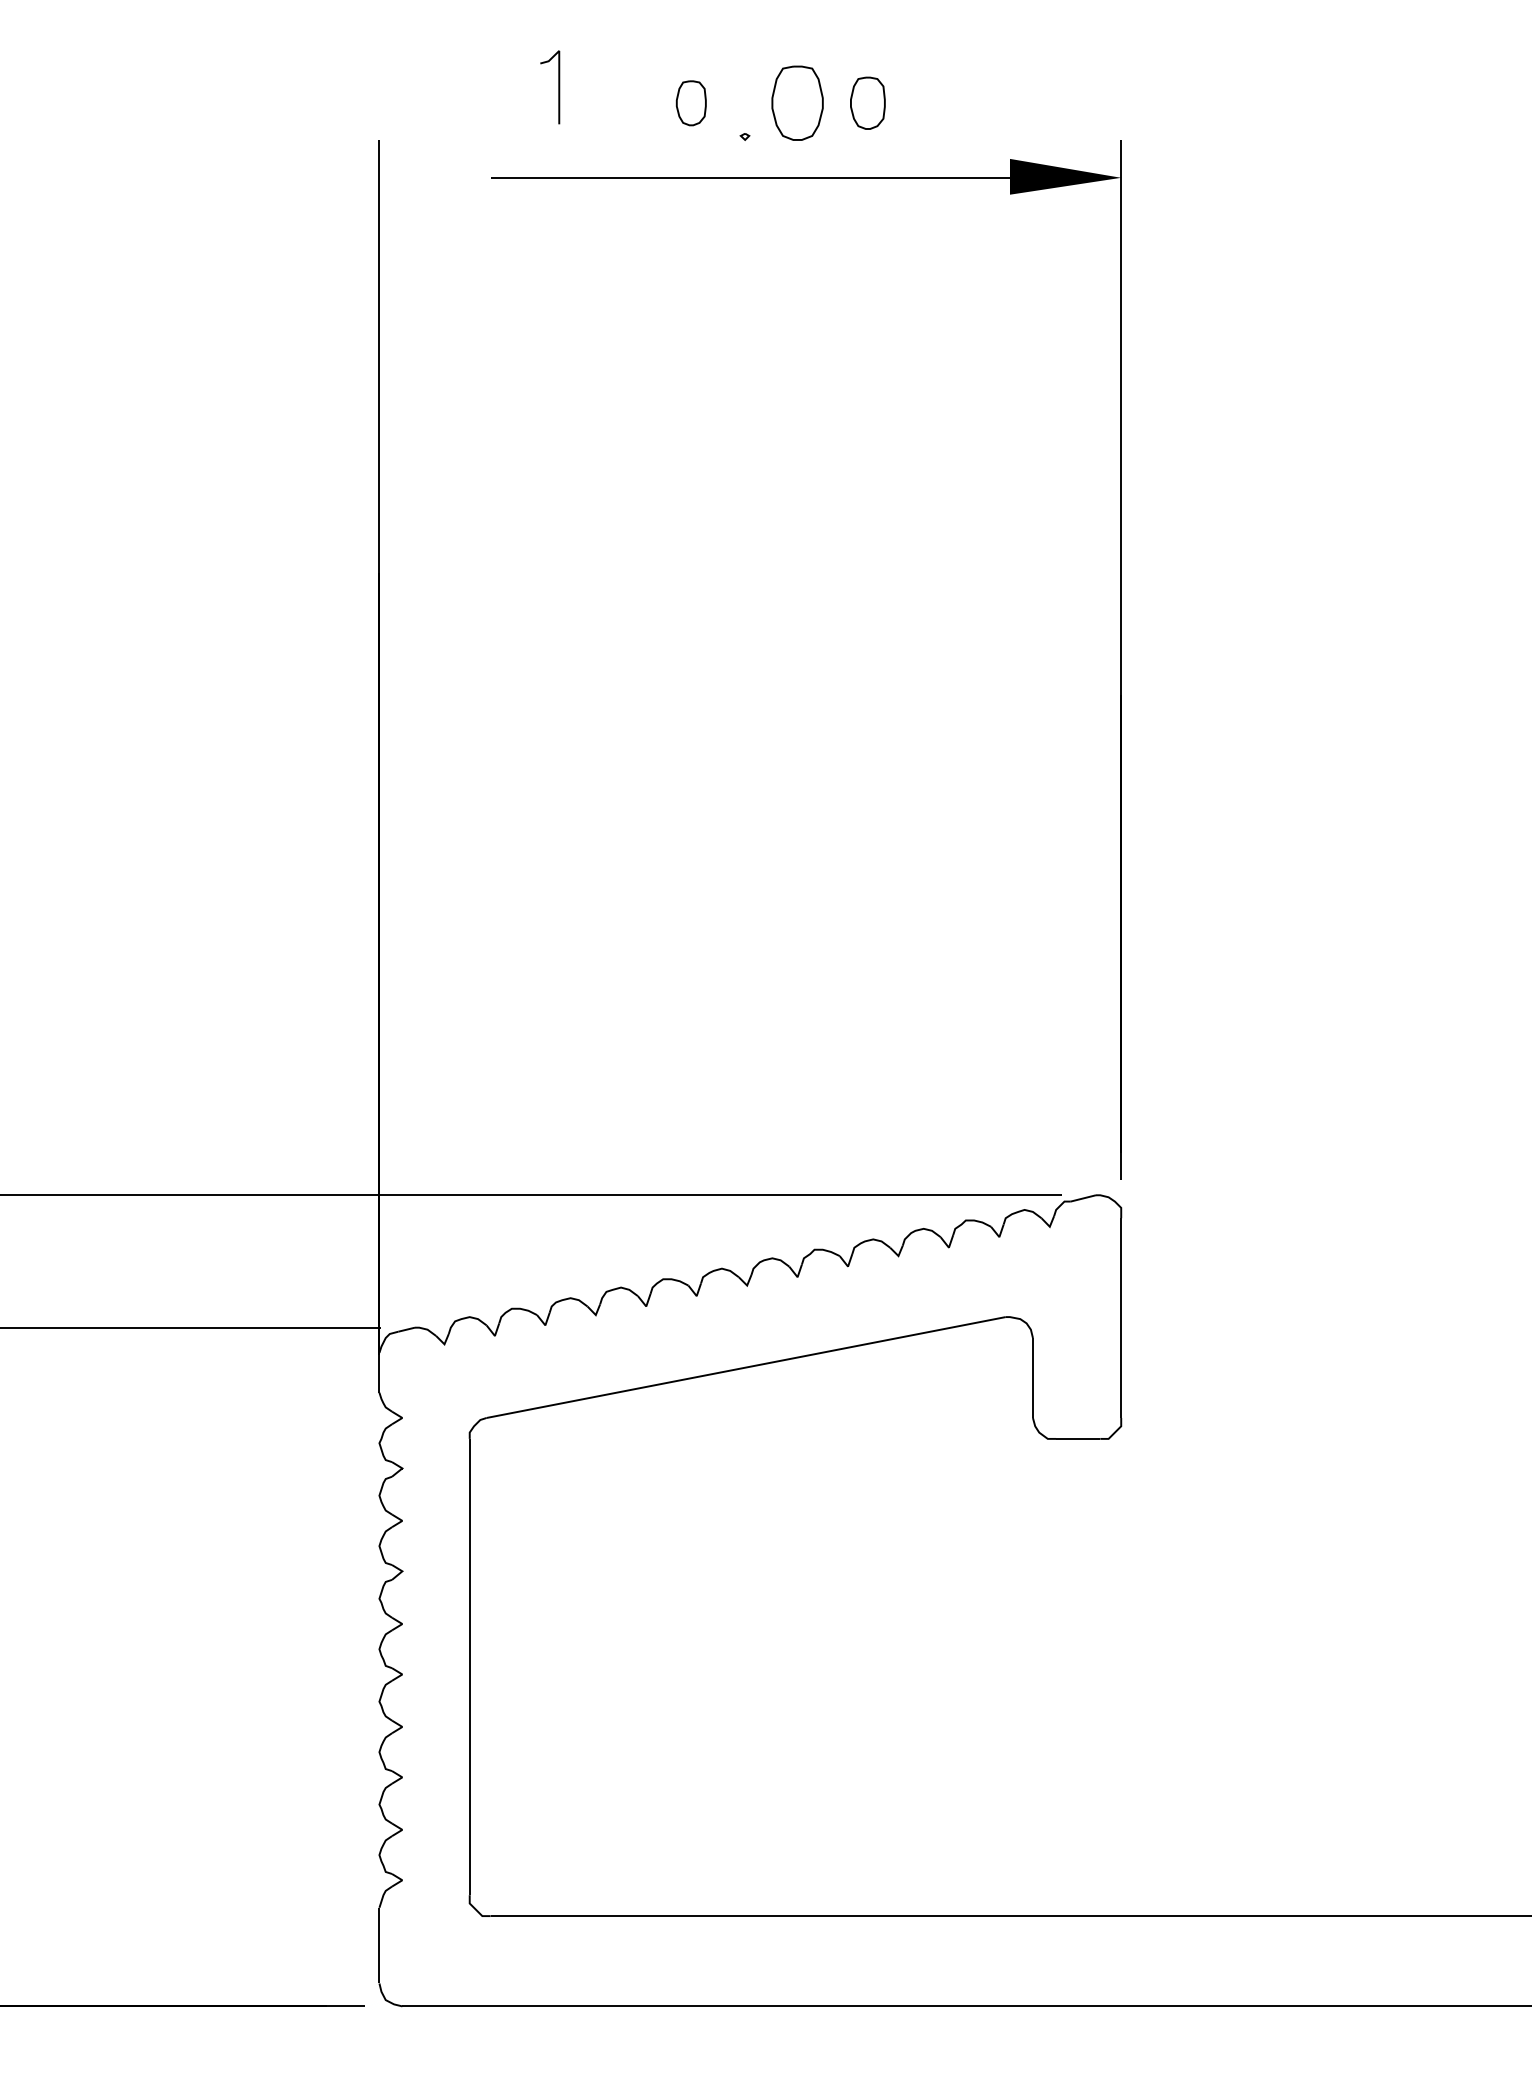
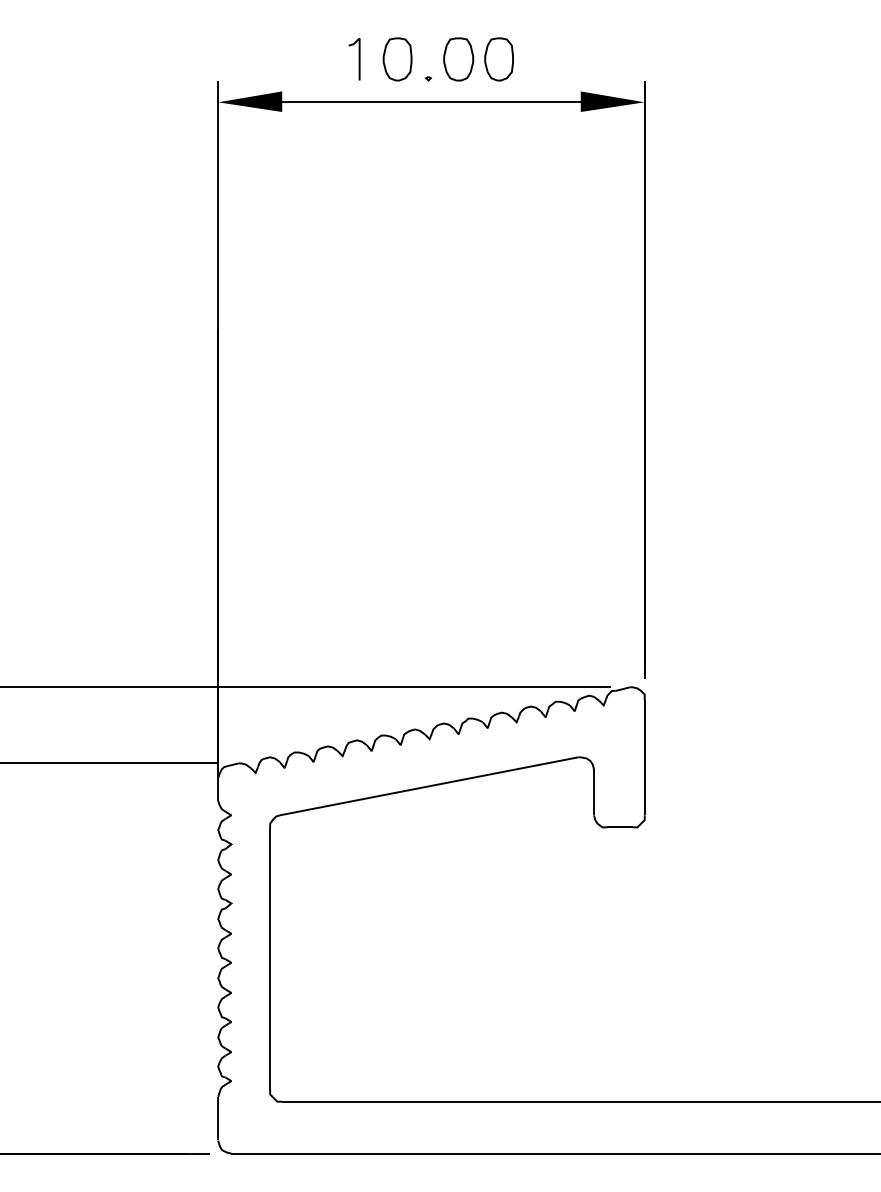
line: (557, 85) -> (358, 58), moved
part: (691, 103) -> (397, 59), size x1.67
part: (866, 103) -> (498, 59), size x1.43
fill: (435, 176) -> (250, 101), added

